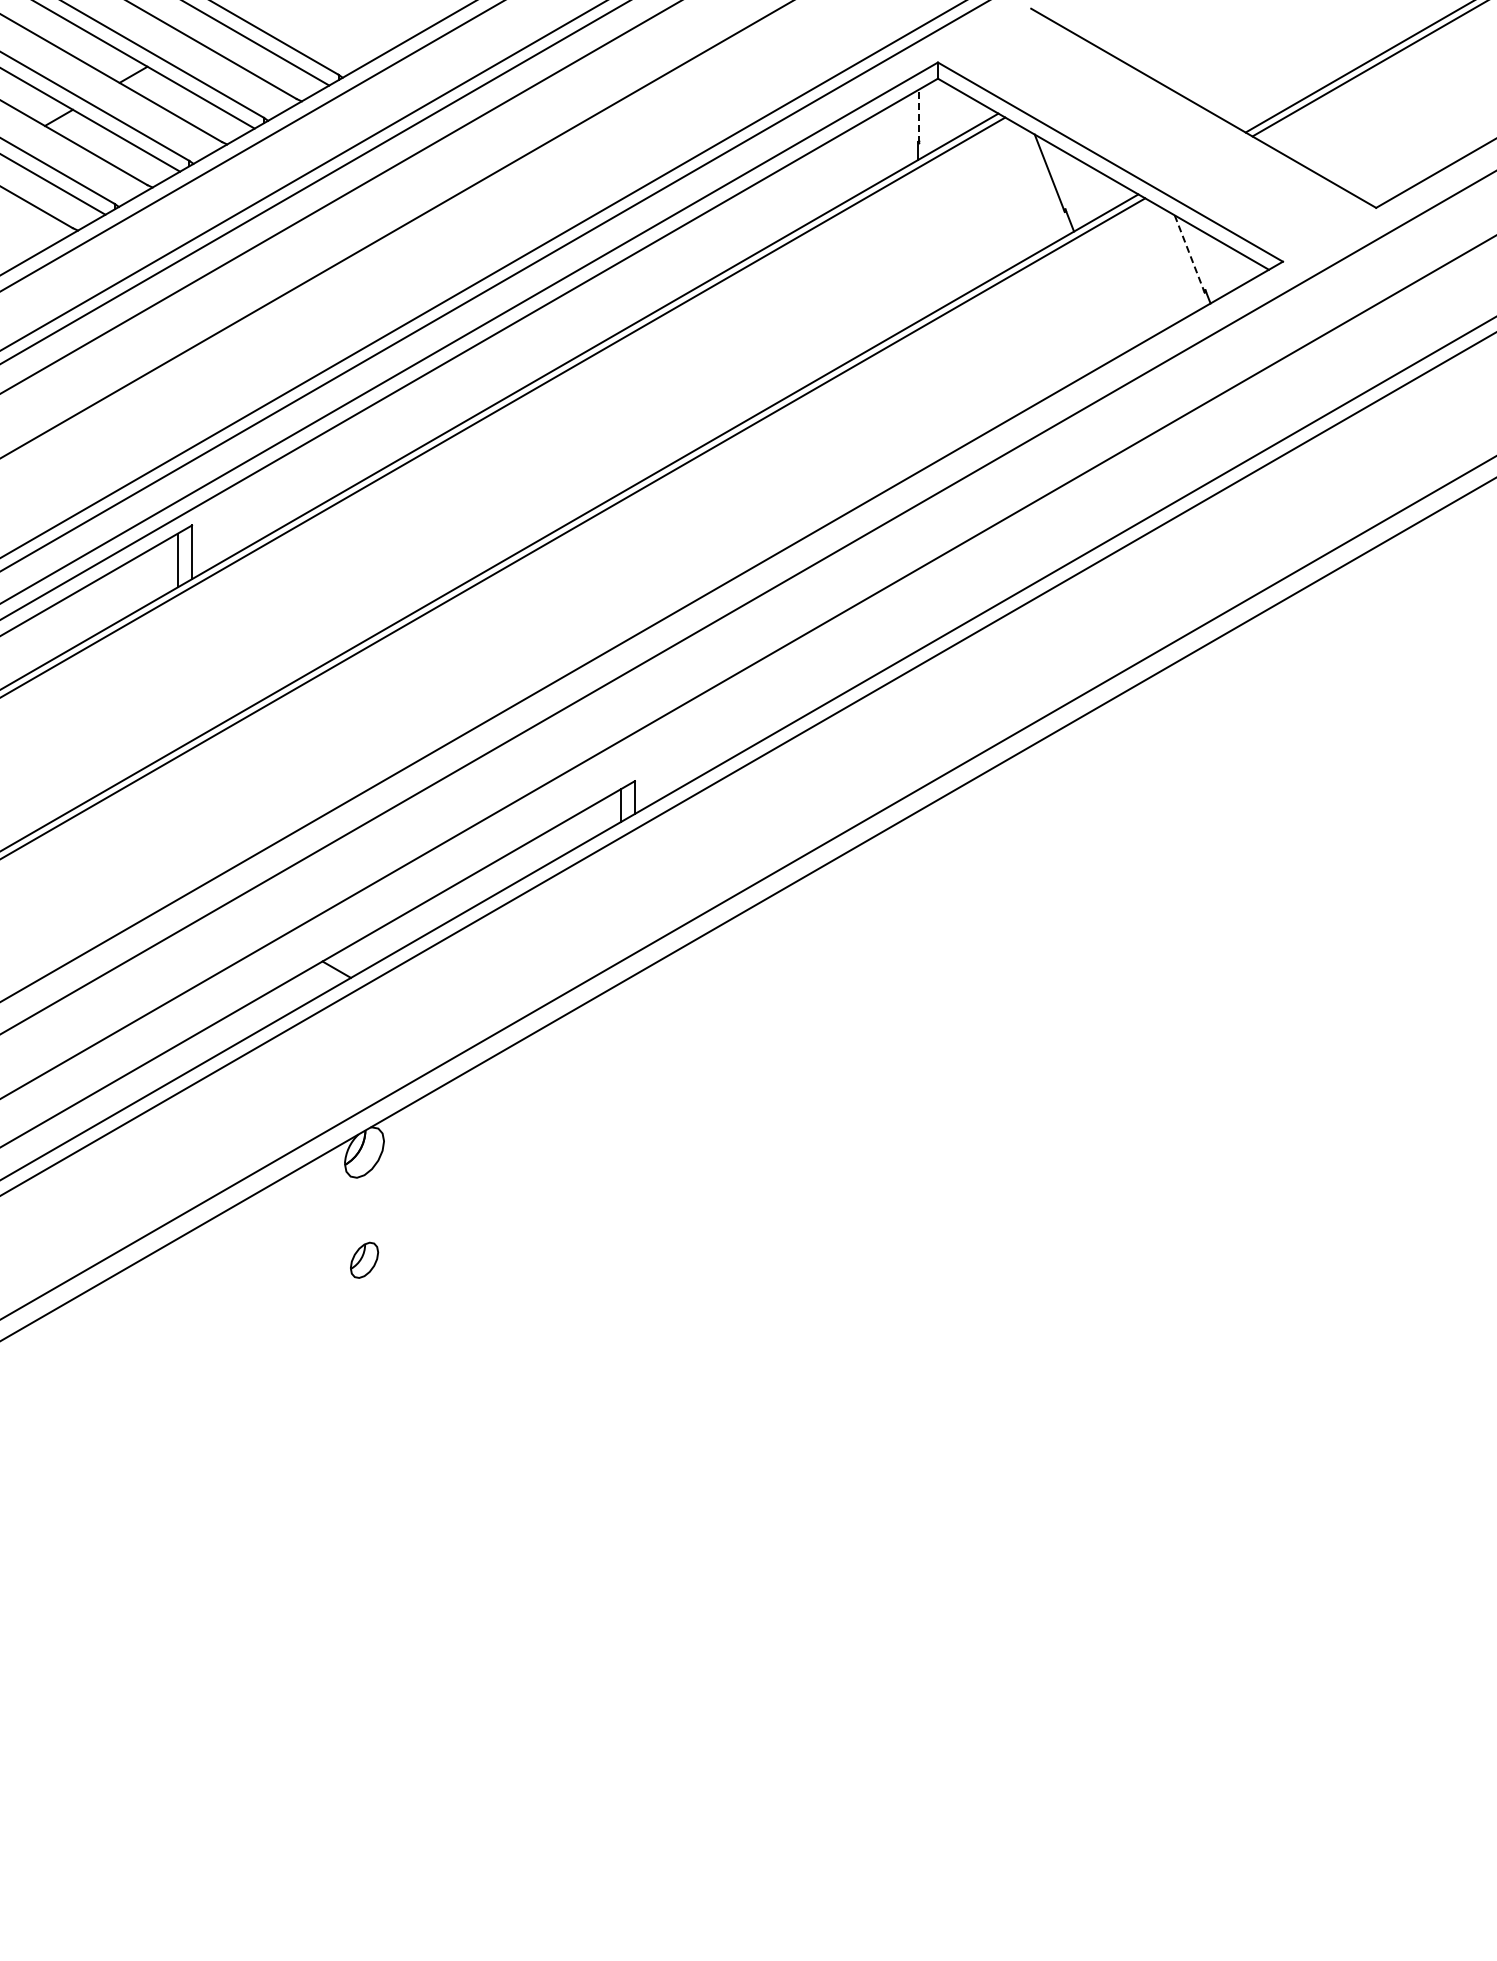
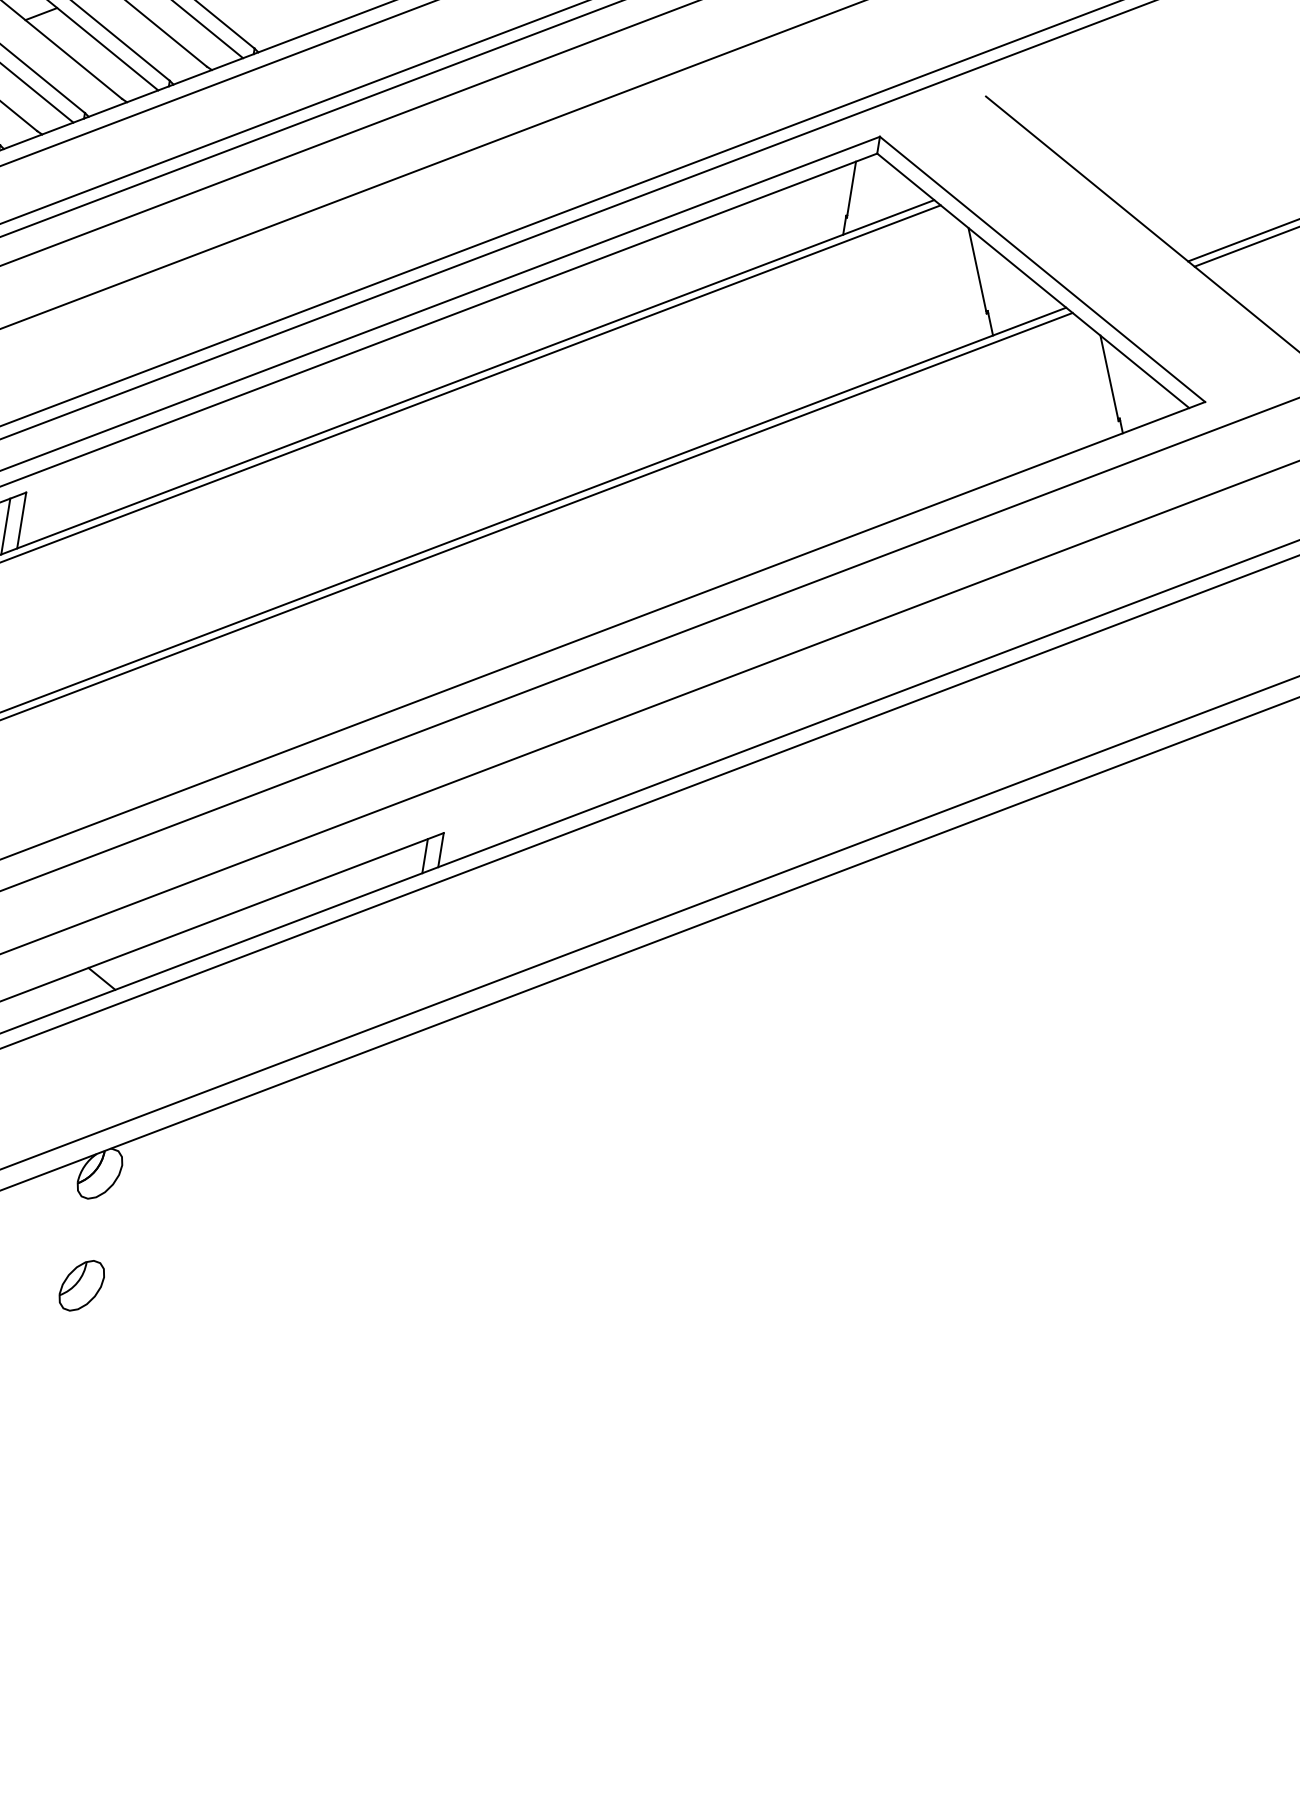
line: (919, 116) -> (851, 189), dashed -> solid
line: (1189, 254) -> (1109, 378), dashed -> solid
part: (364, 1260) -> (81, 1286), size x1.43

